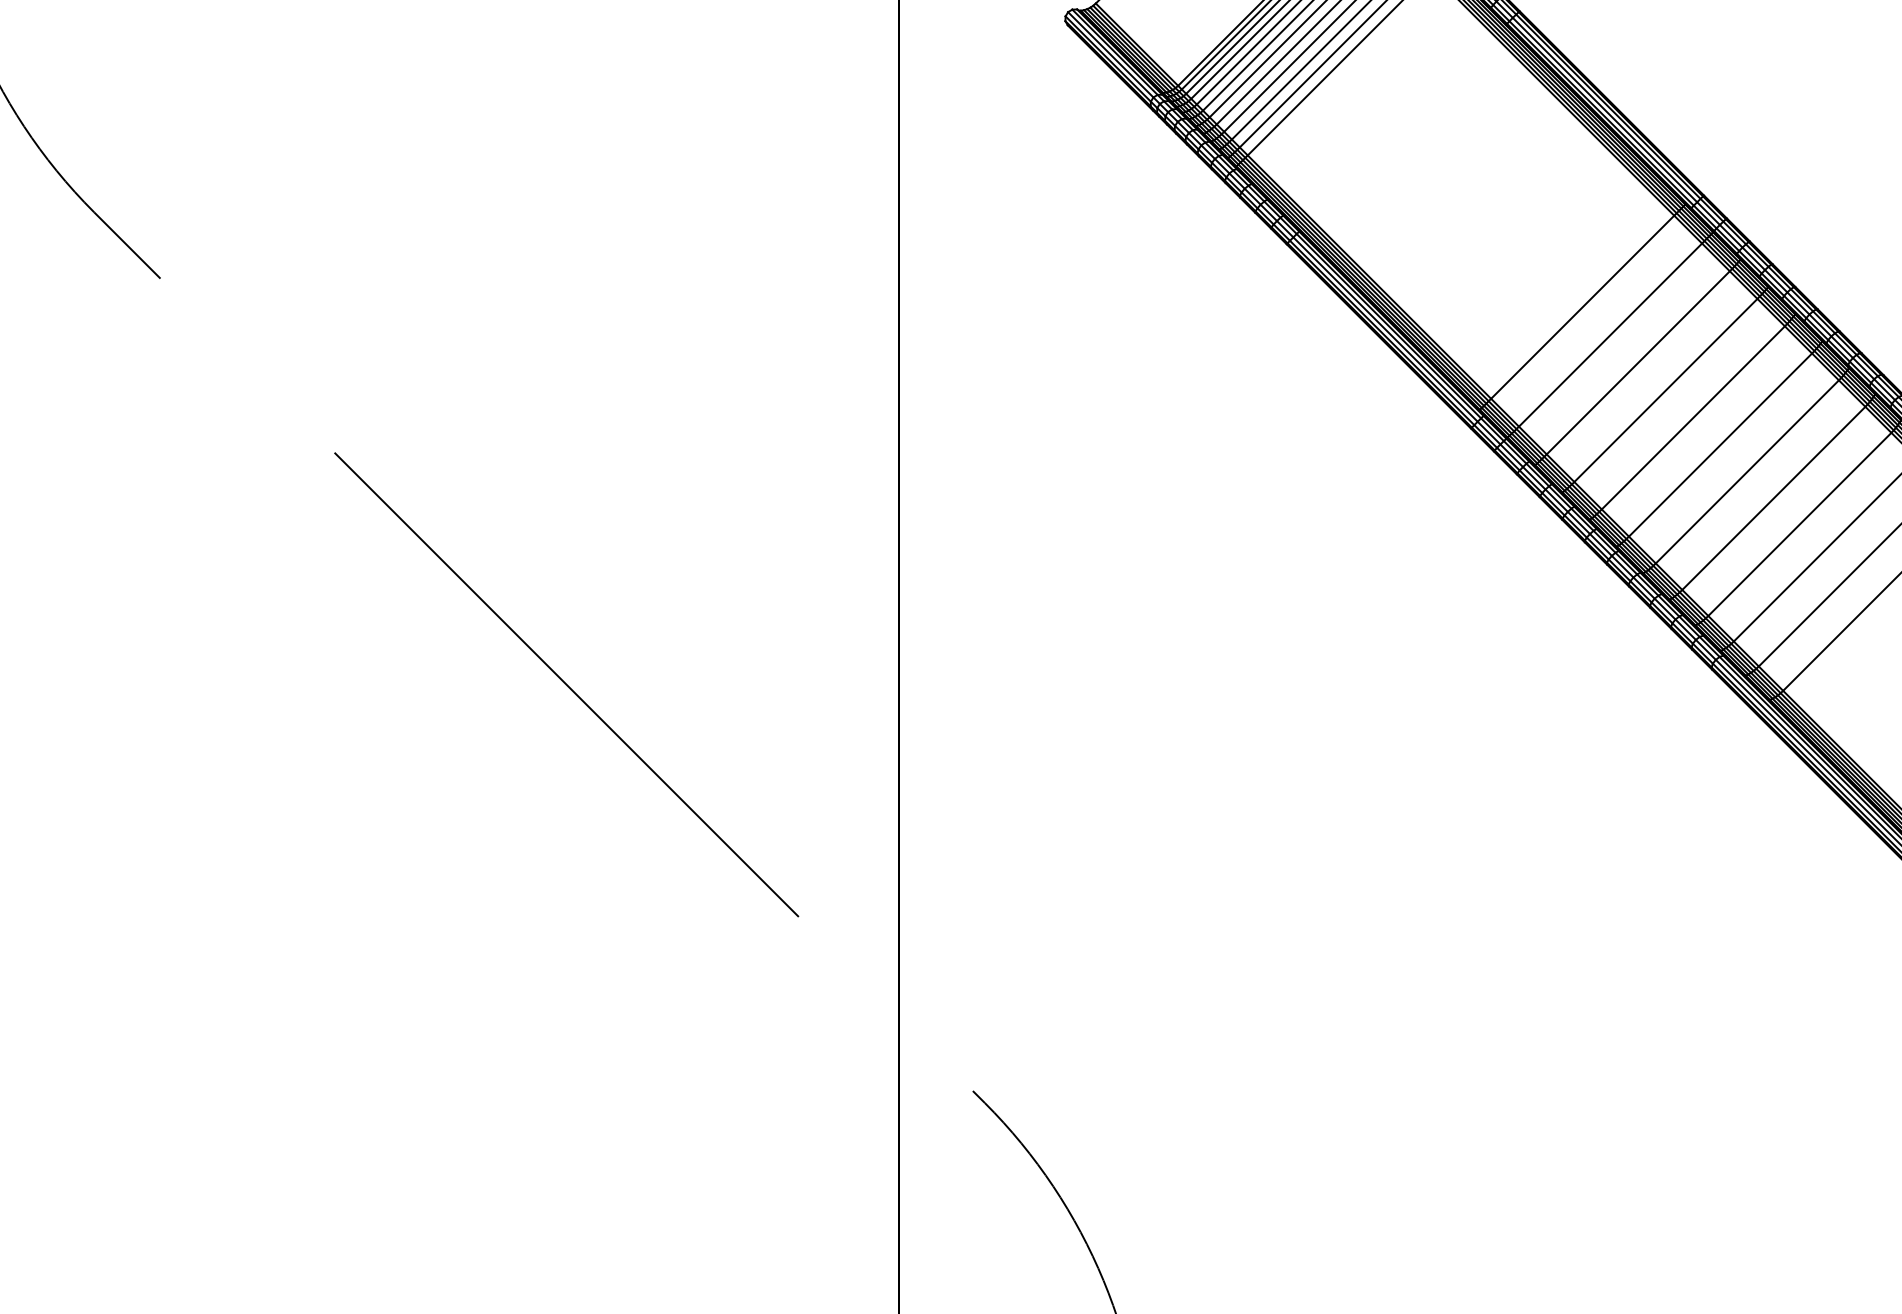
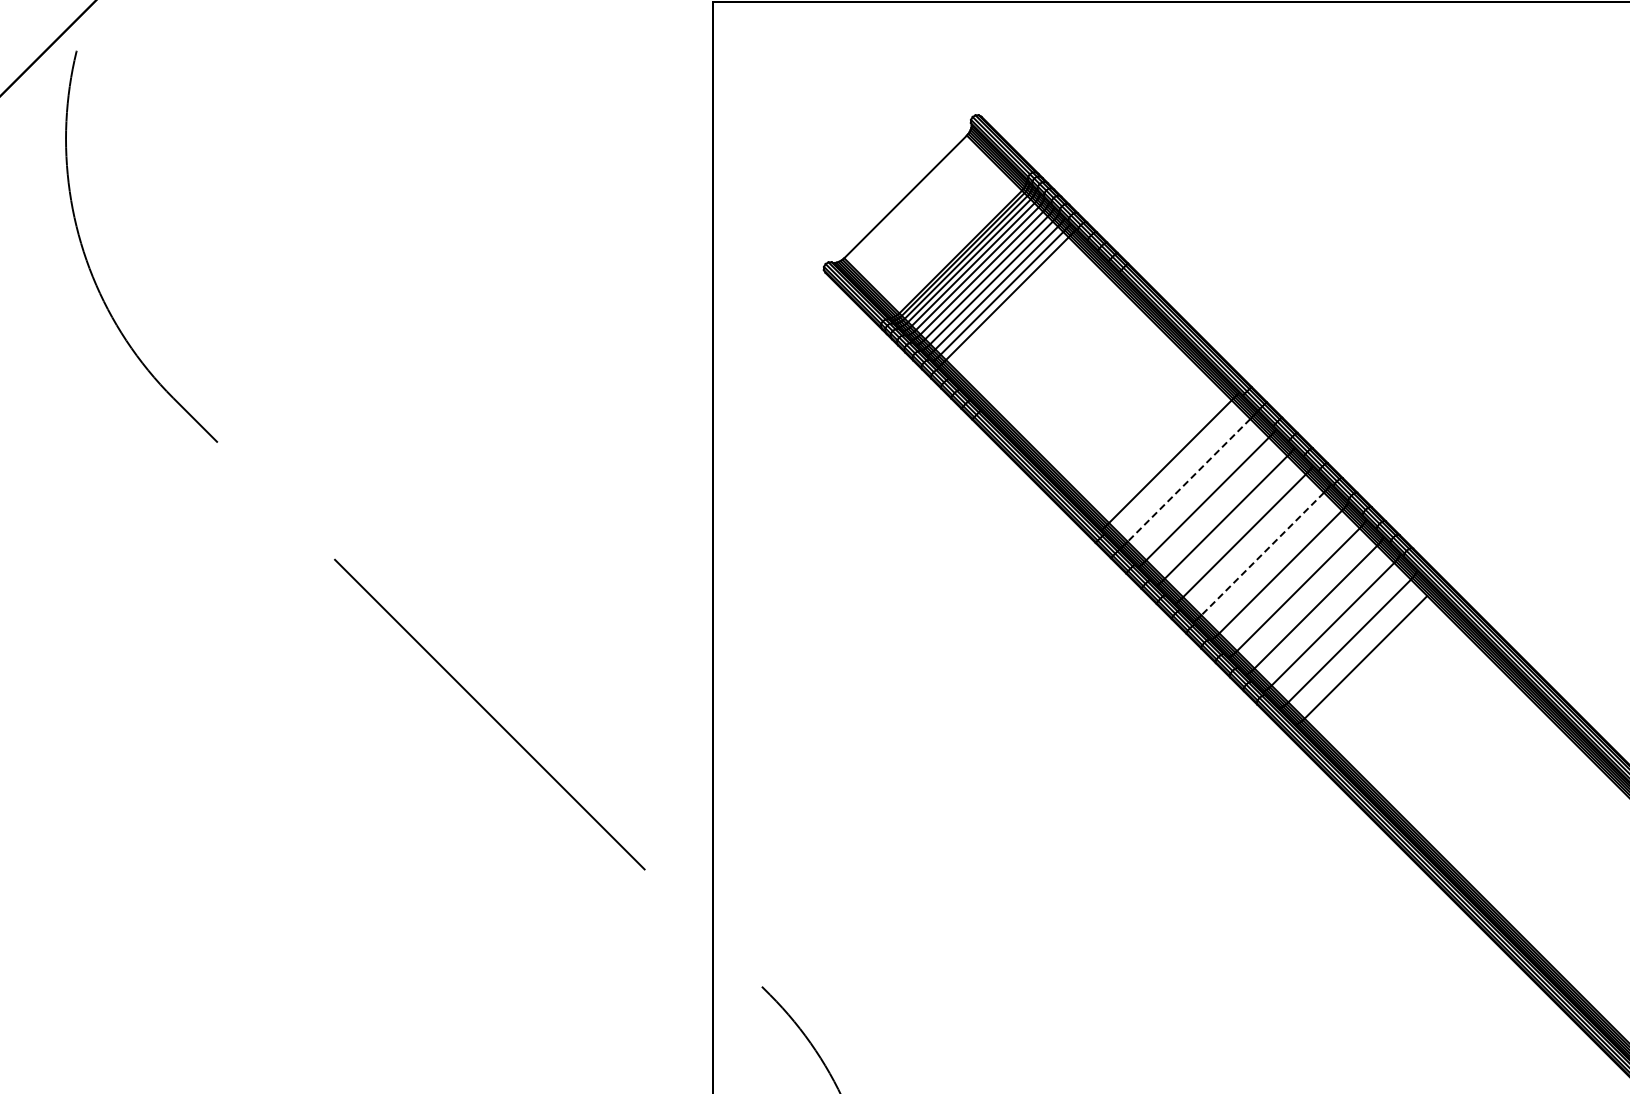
line: (1611, 335) -> (1189, 480), solid -> dashed
line: (1720, 445) -> (1262, 554), solid -> dashed

